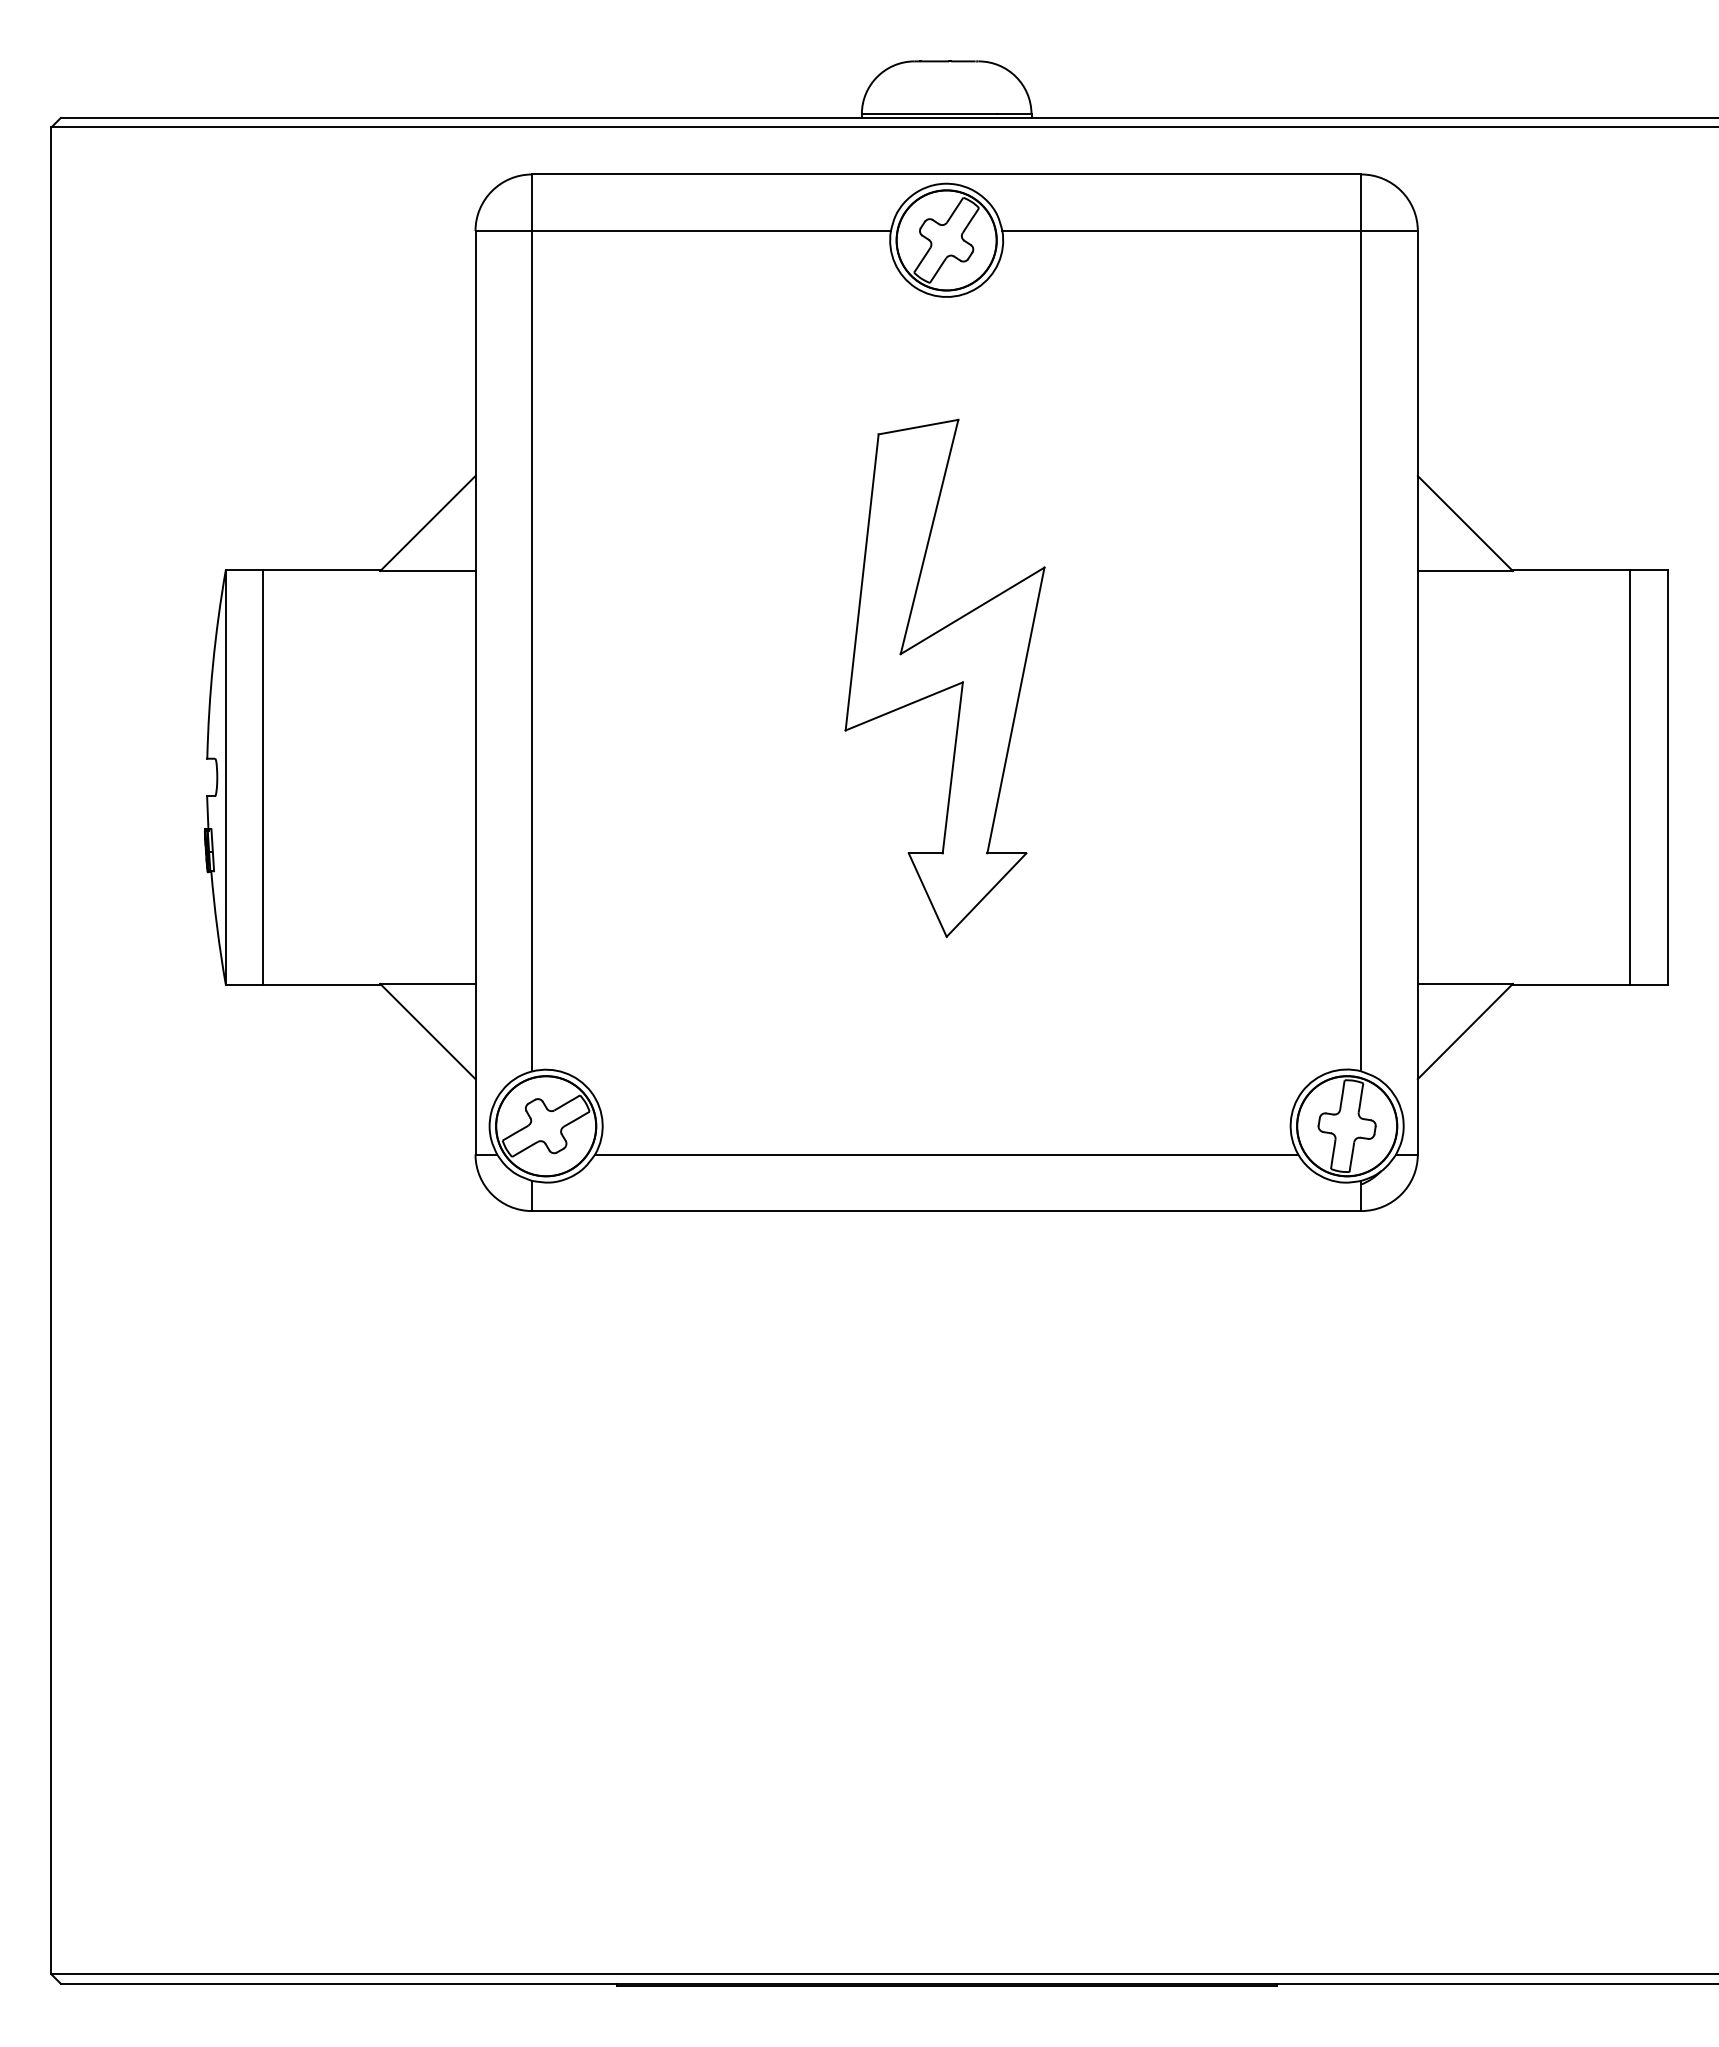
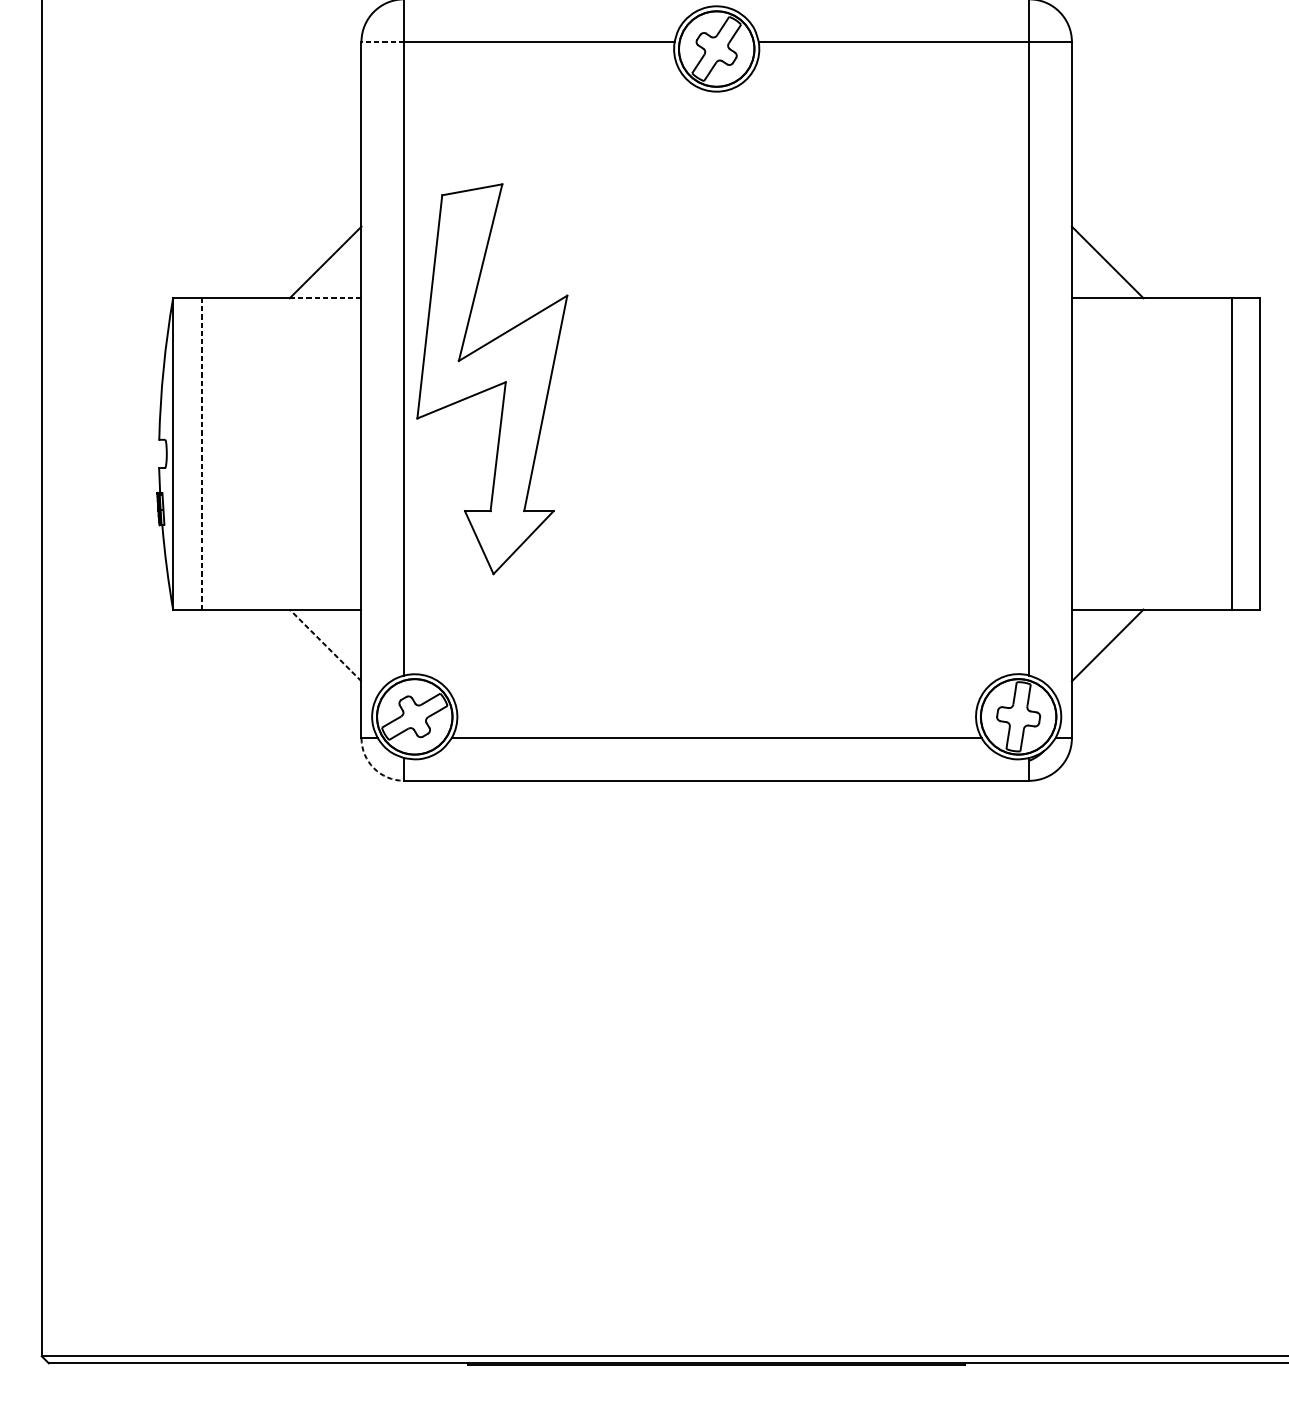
line: (503, 231) -> (382, 42), solid -> dashed
line: (427, 571) -> (325, 298), solid -> dashed
part: (944, 677) -> (491, 378), moved
line: (263, 778) -> (201, 454), solid -> dashed
line: (427, 1031) -> (325, 645), solid -> dashed
arc: (492, 1194) -> (374, 768), solid -> dashed

